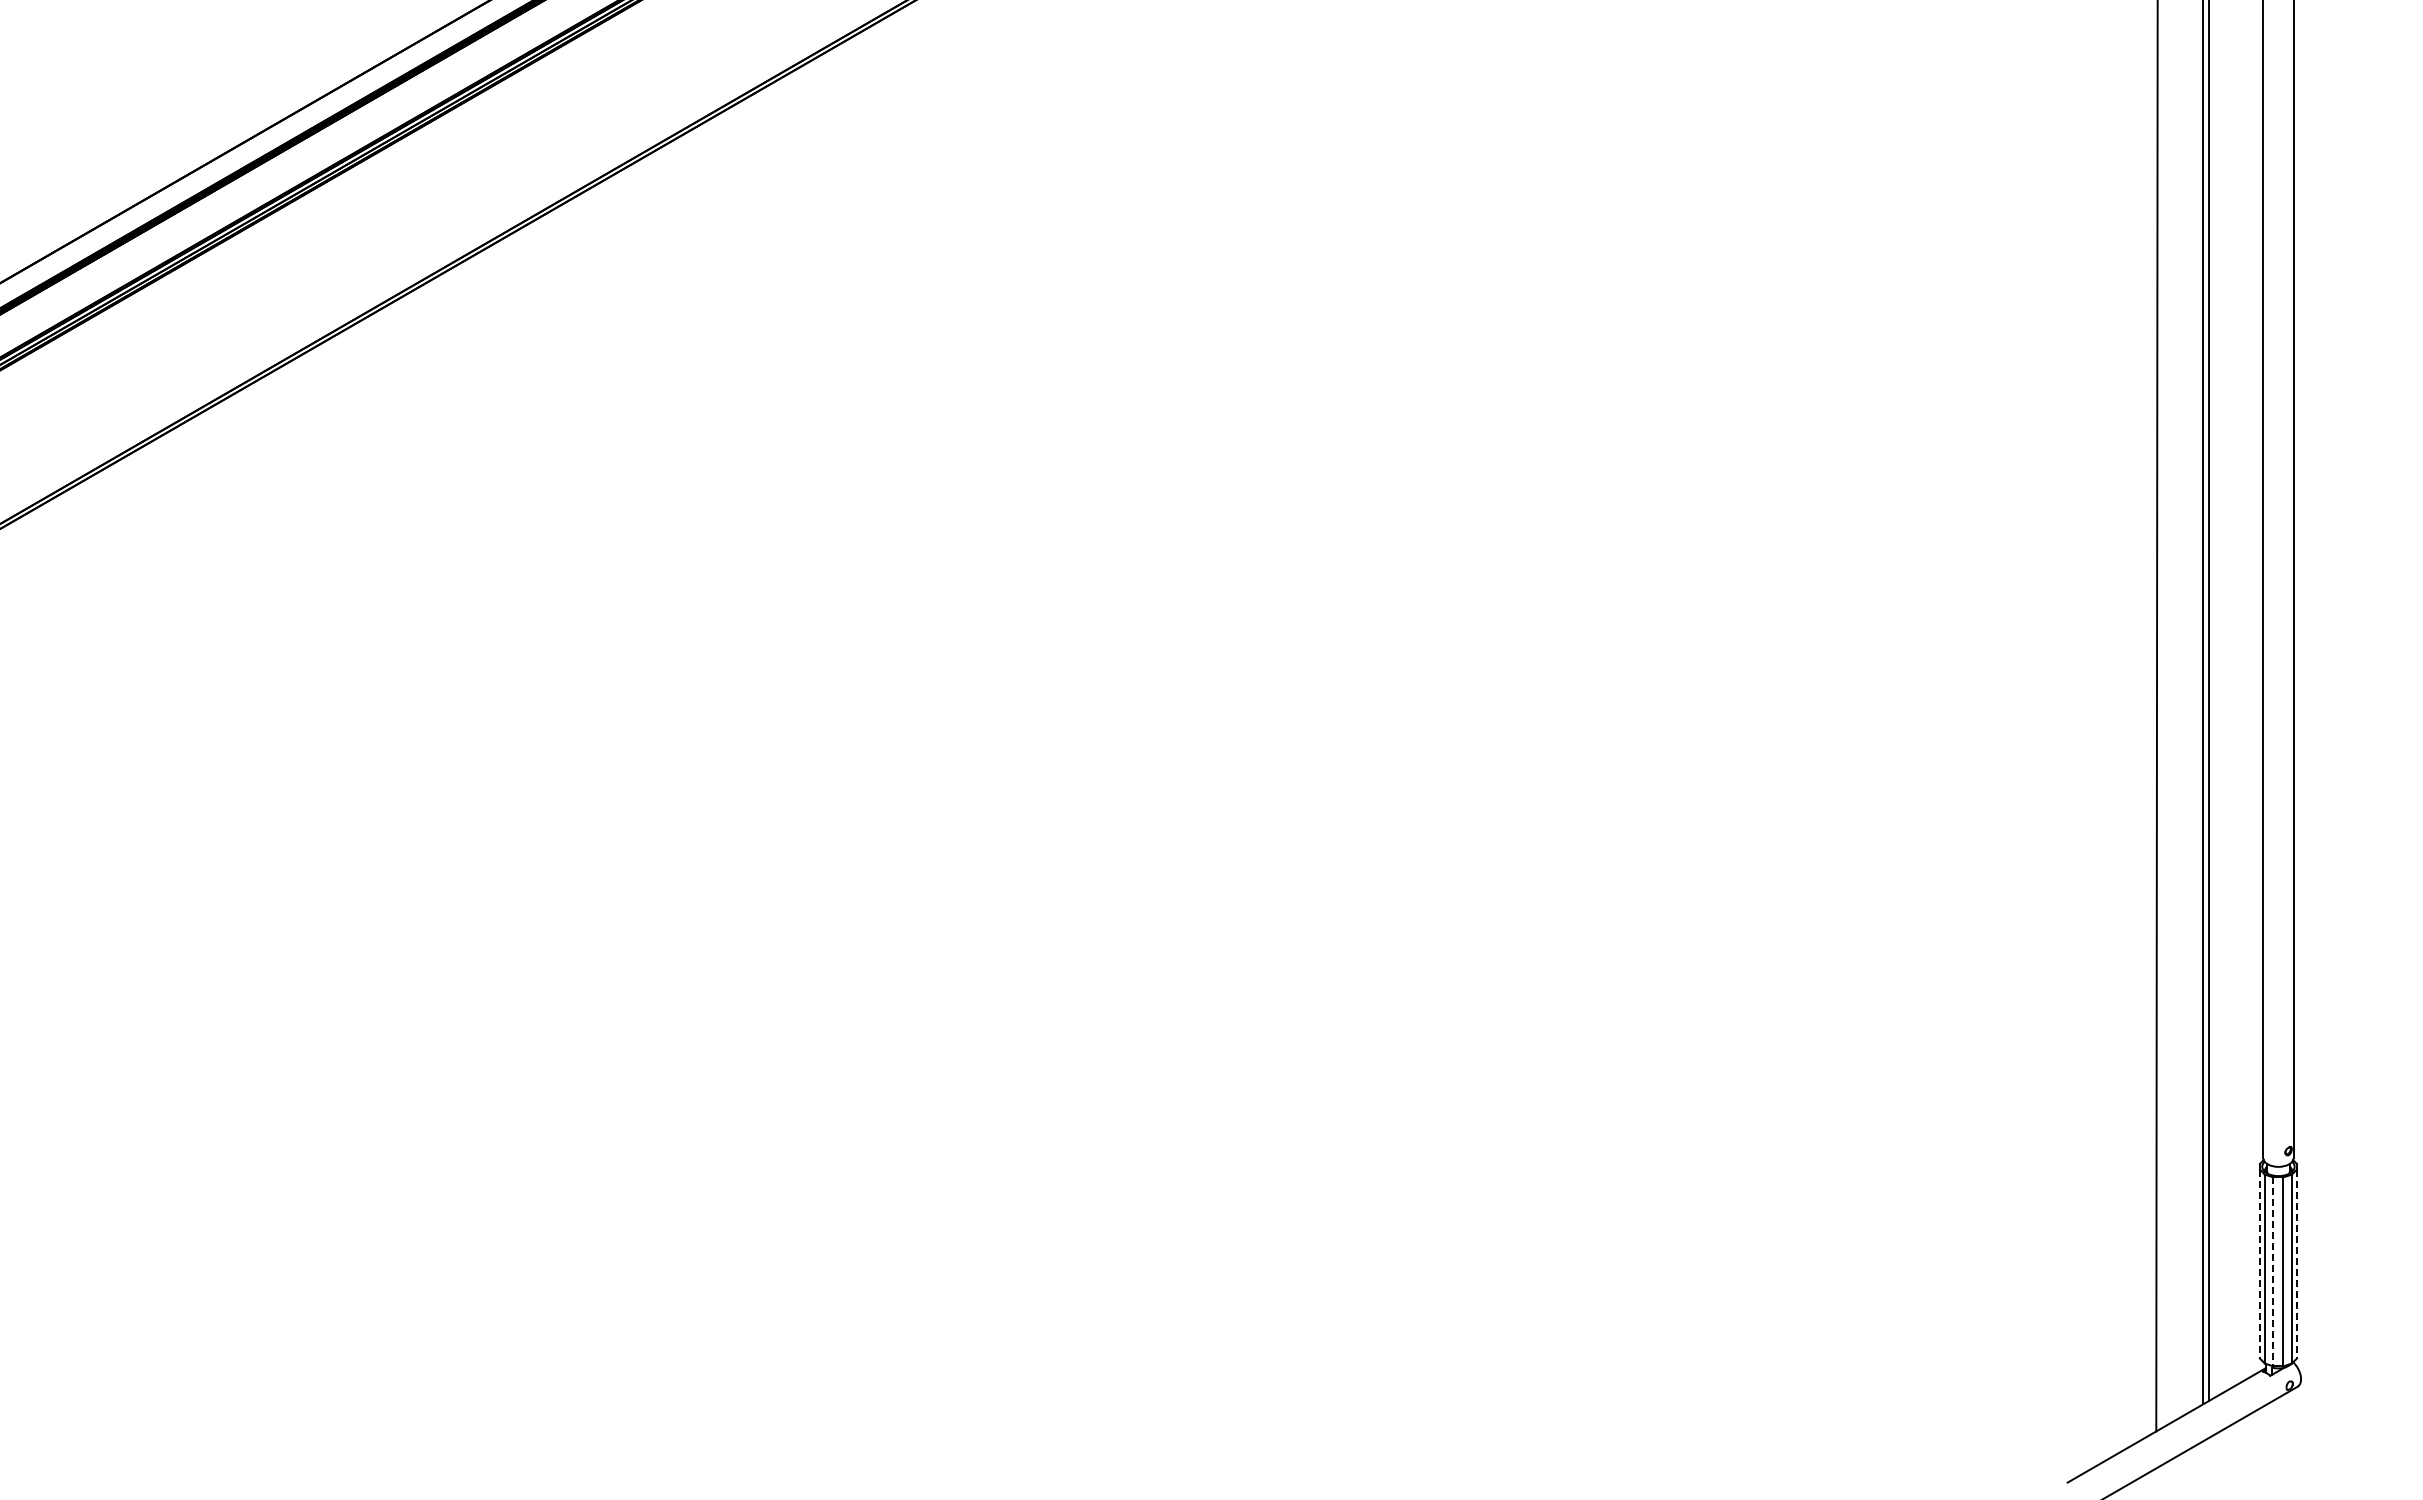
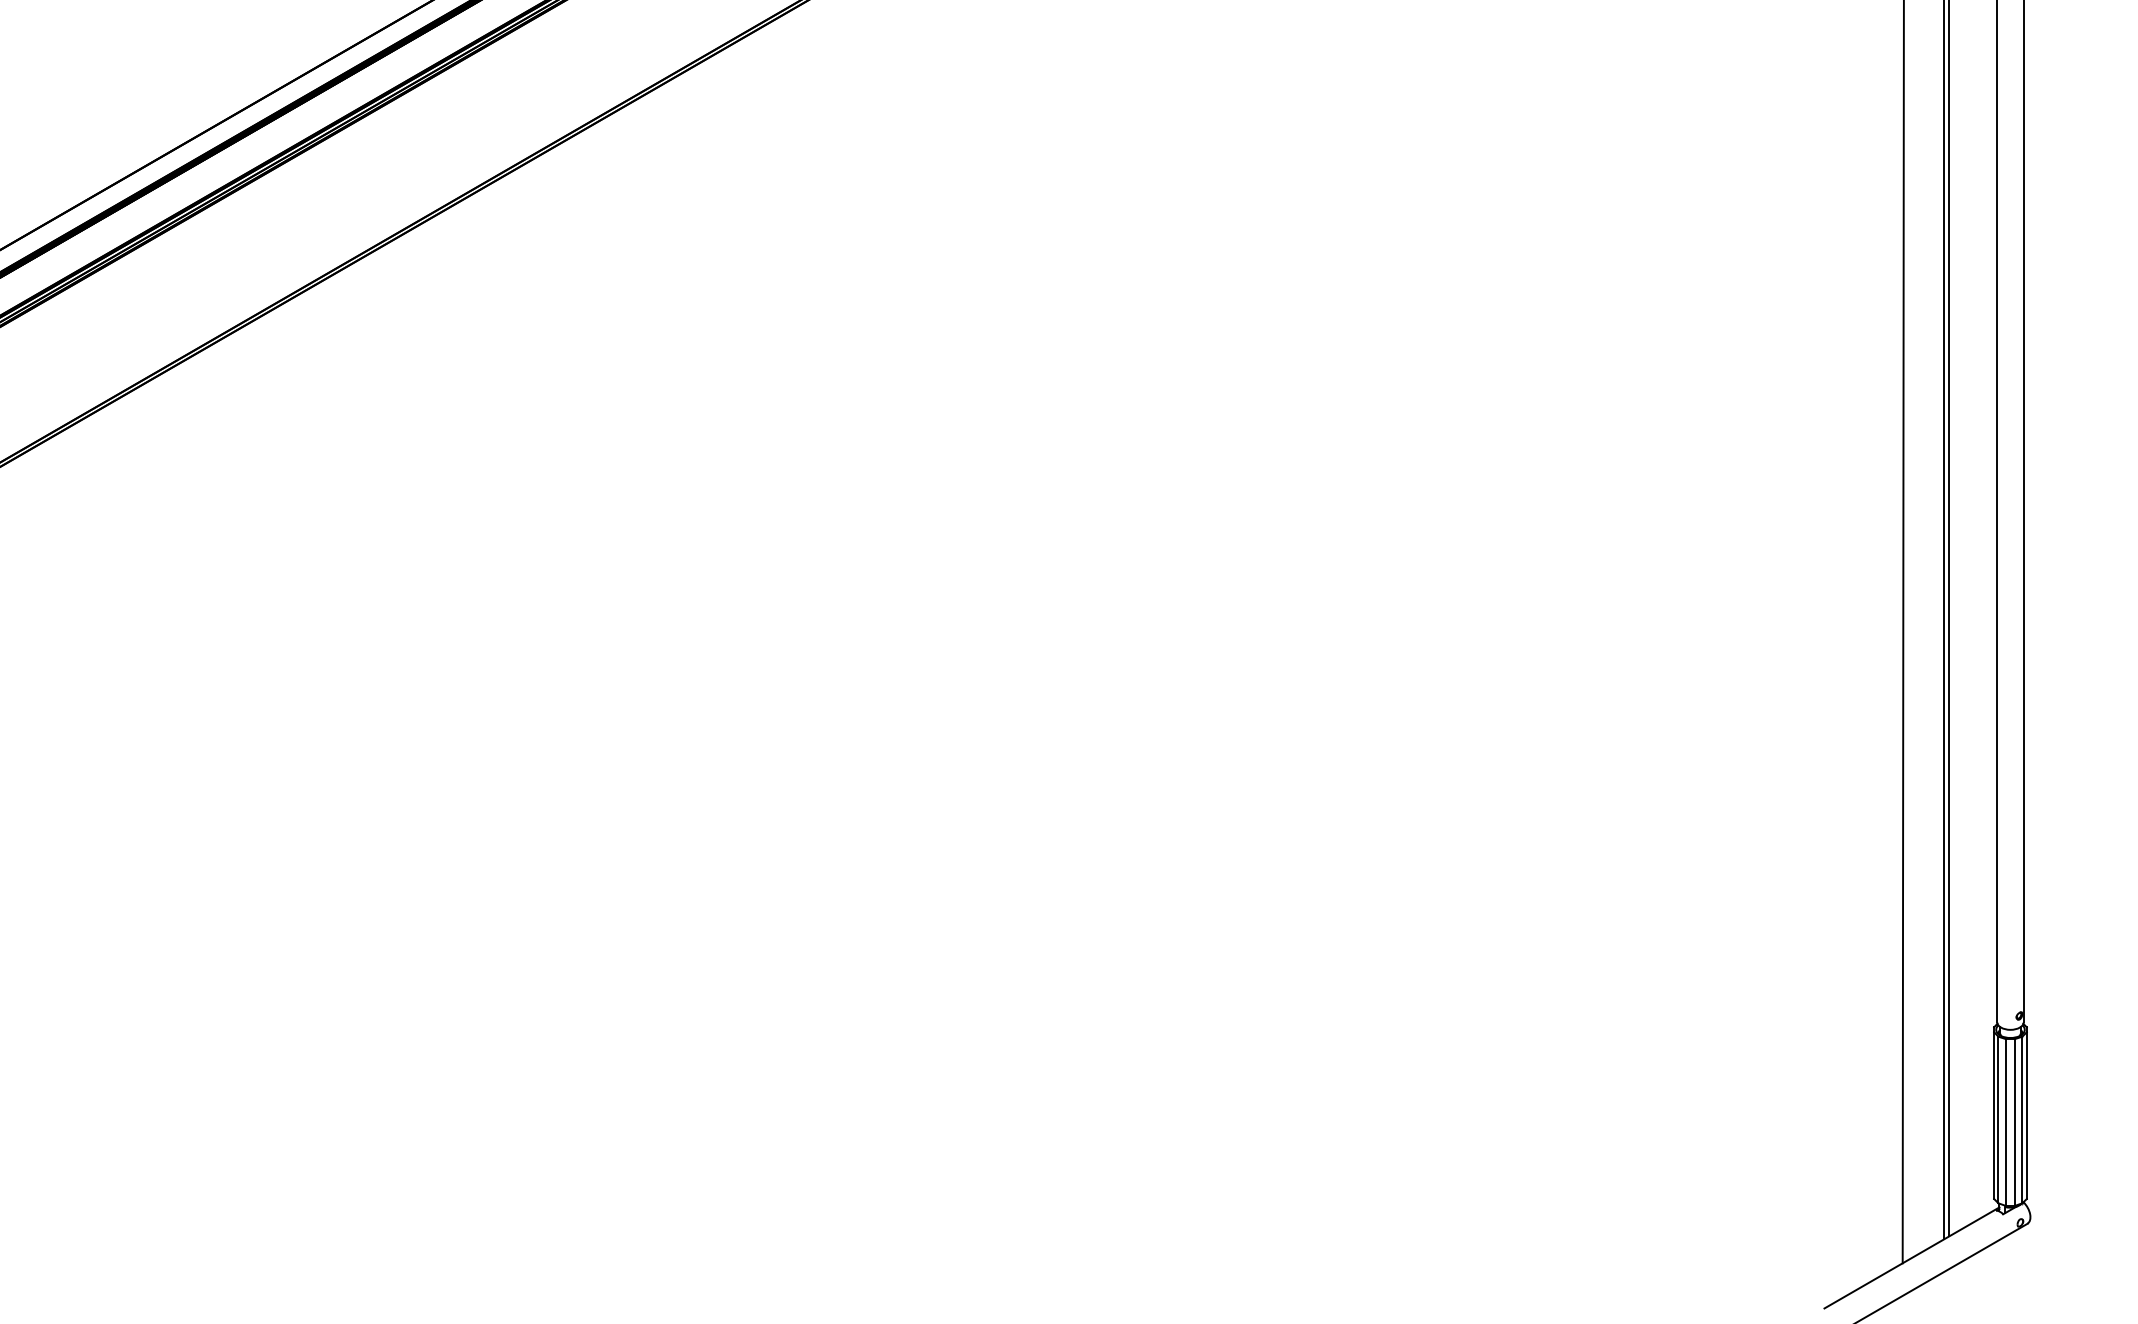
line: (2259, 1264) -> (1993, 1115), dashed -> solid
line: (2296, 1264) -> (2026, 1115), dashed -> solid
line: (2273, 1271) -> (2006, 1122), dashed -> solid

